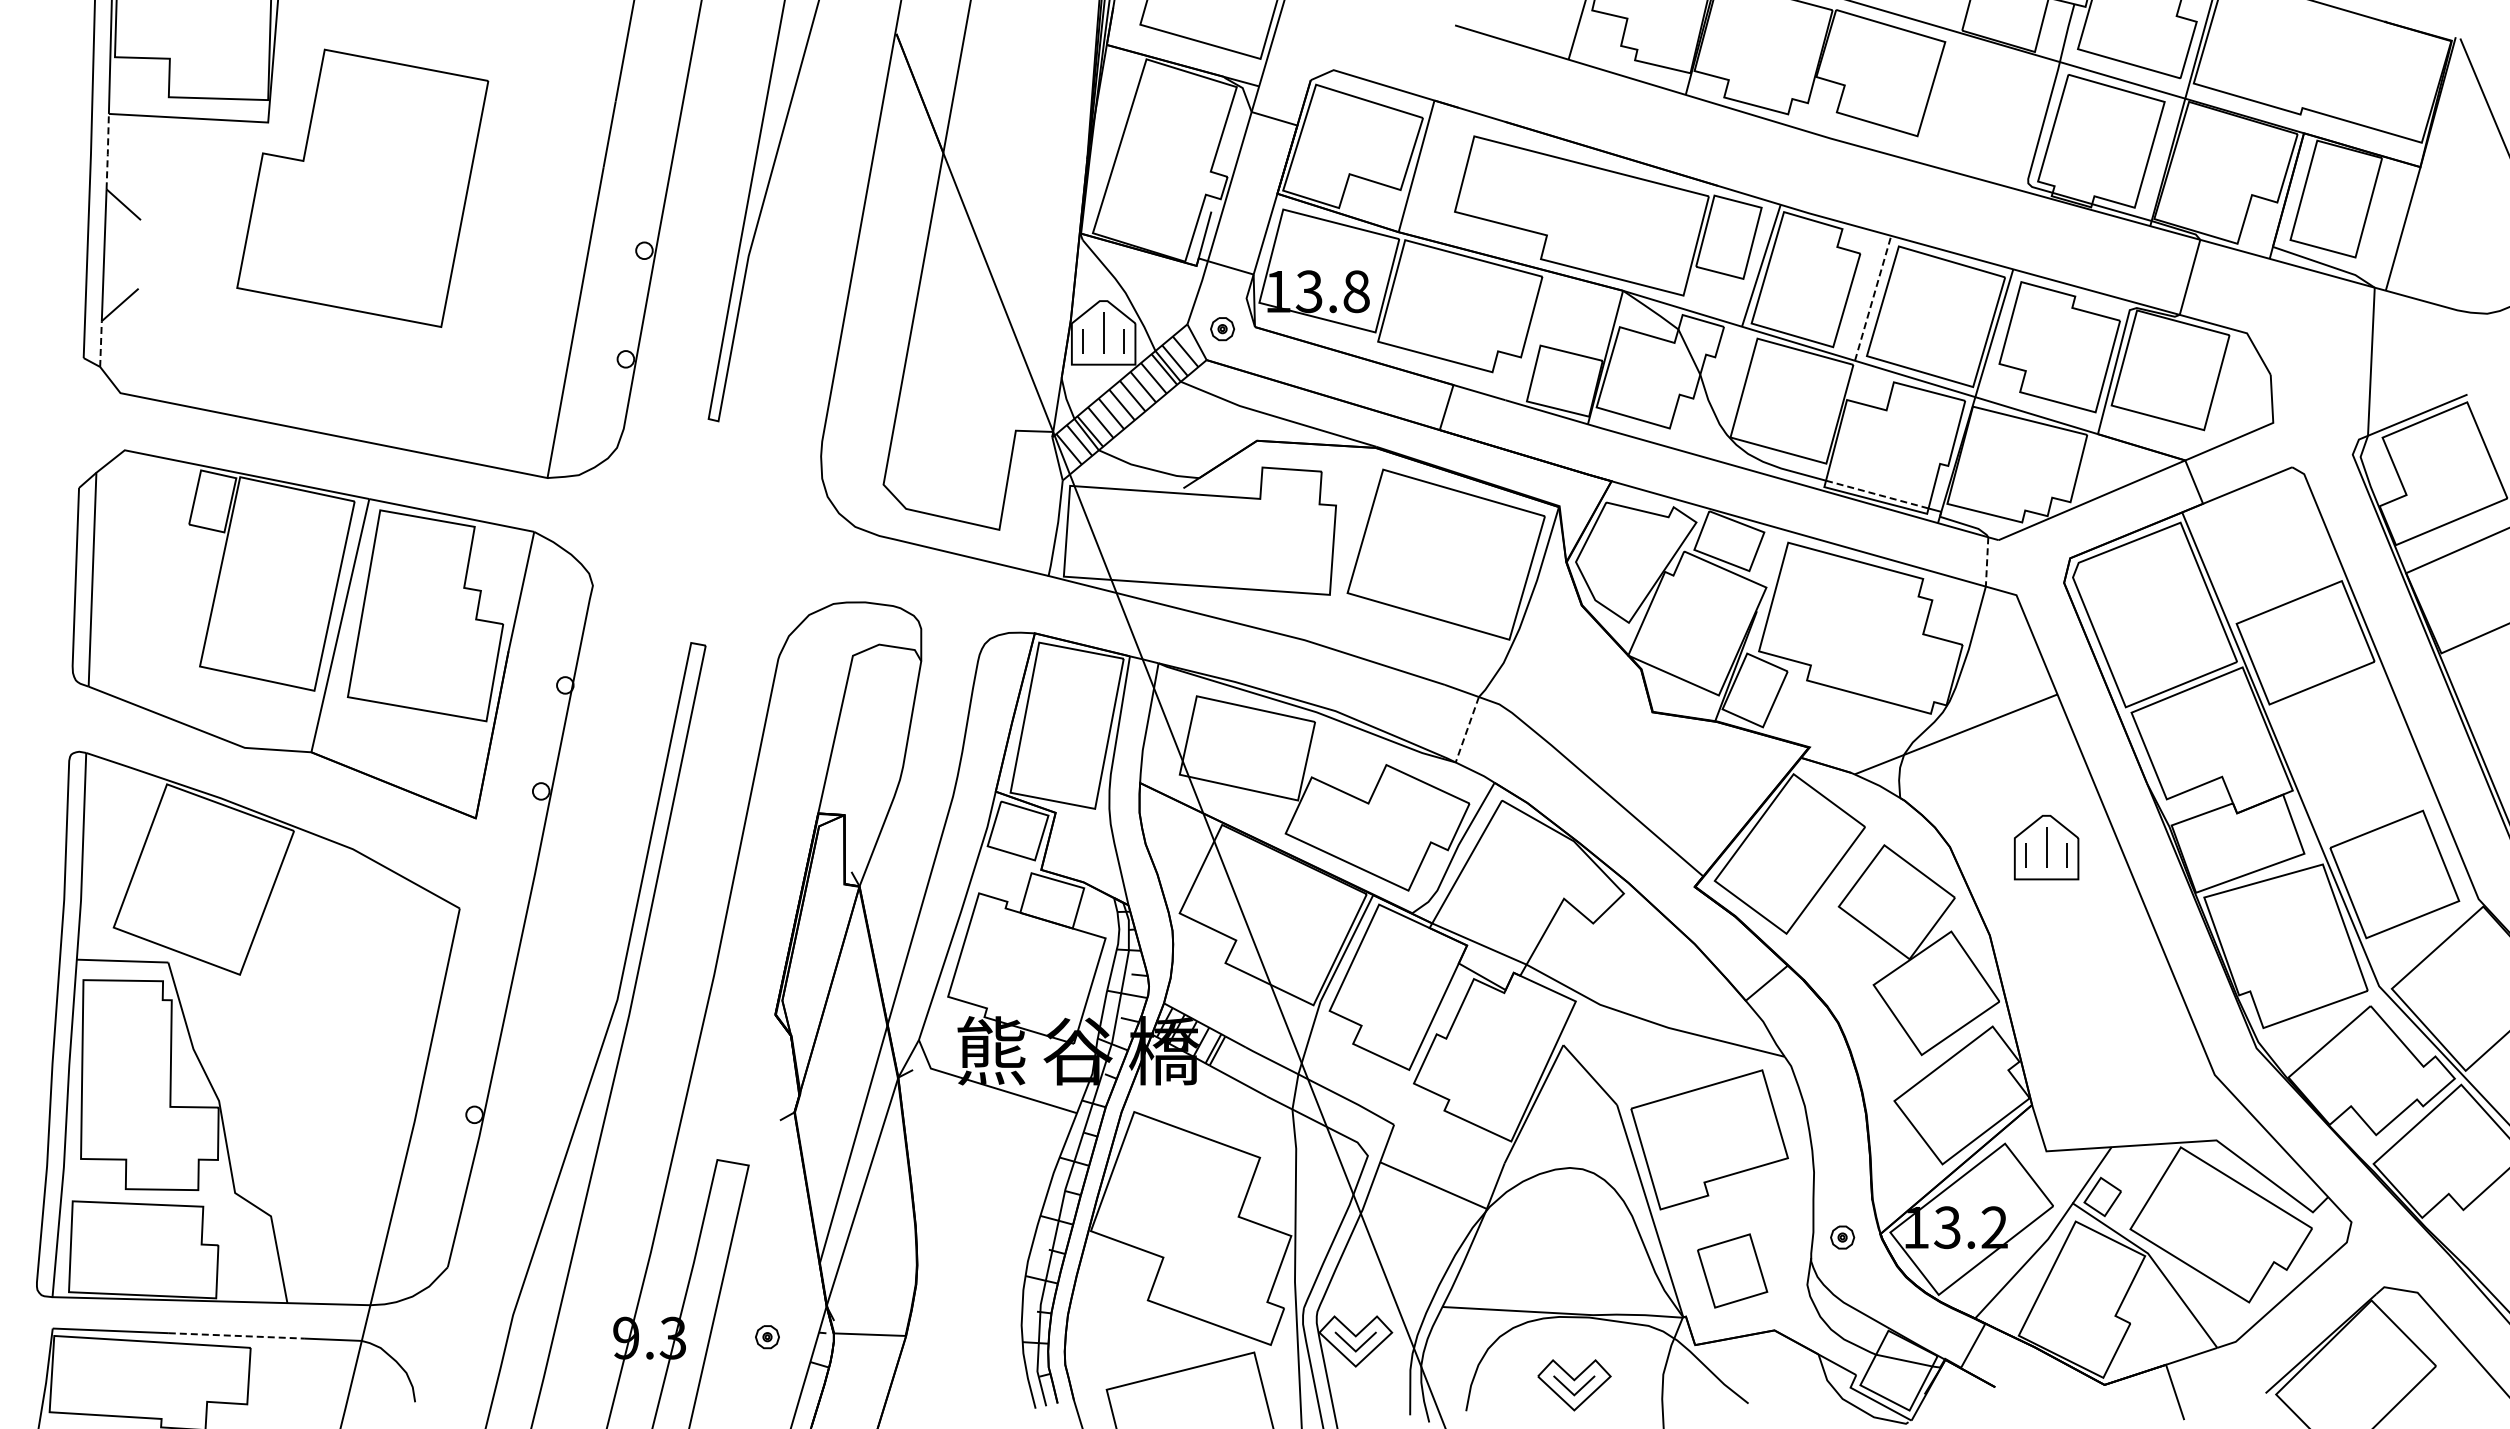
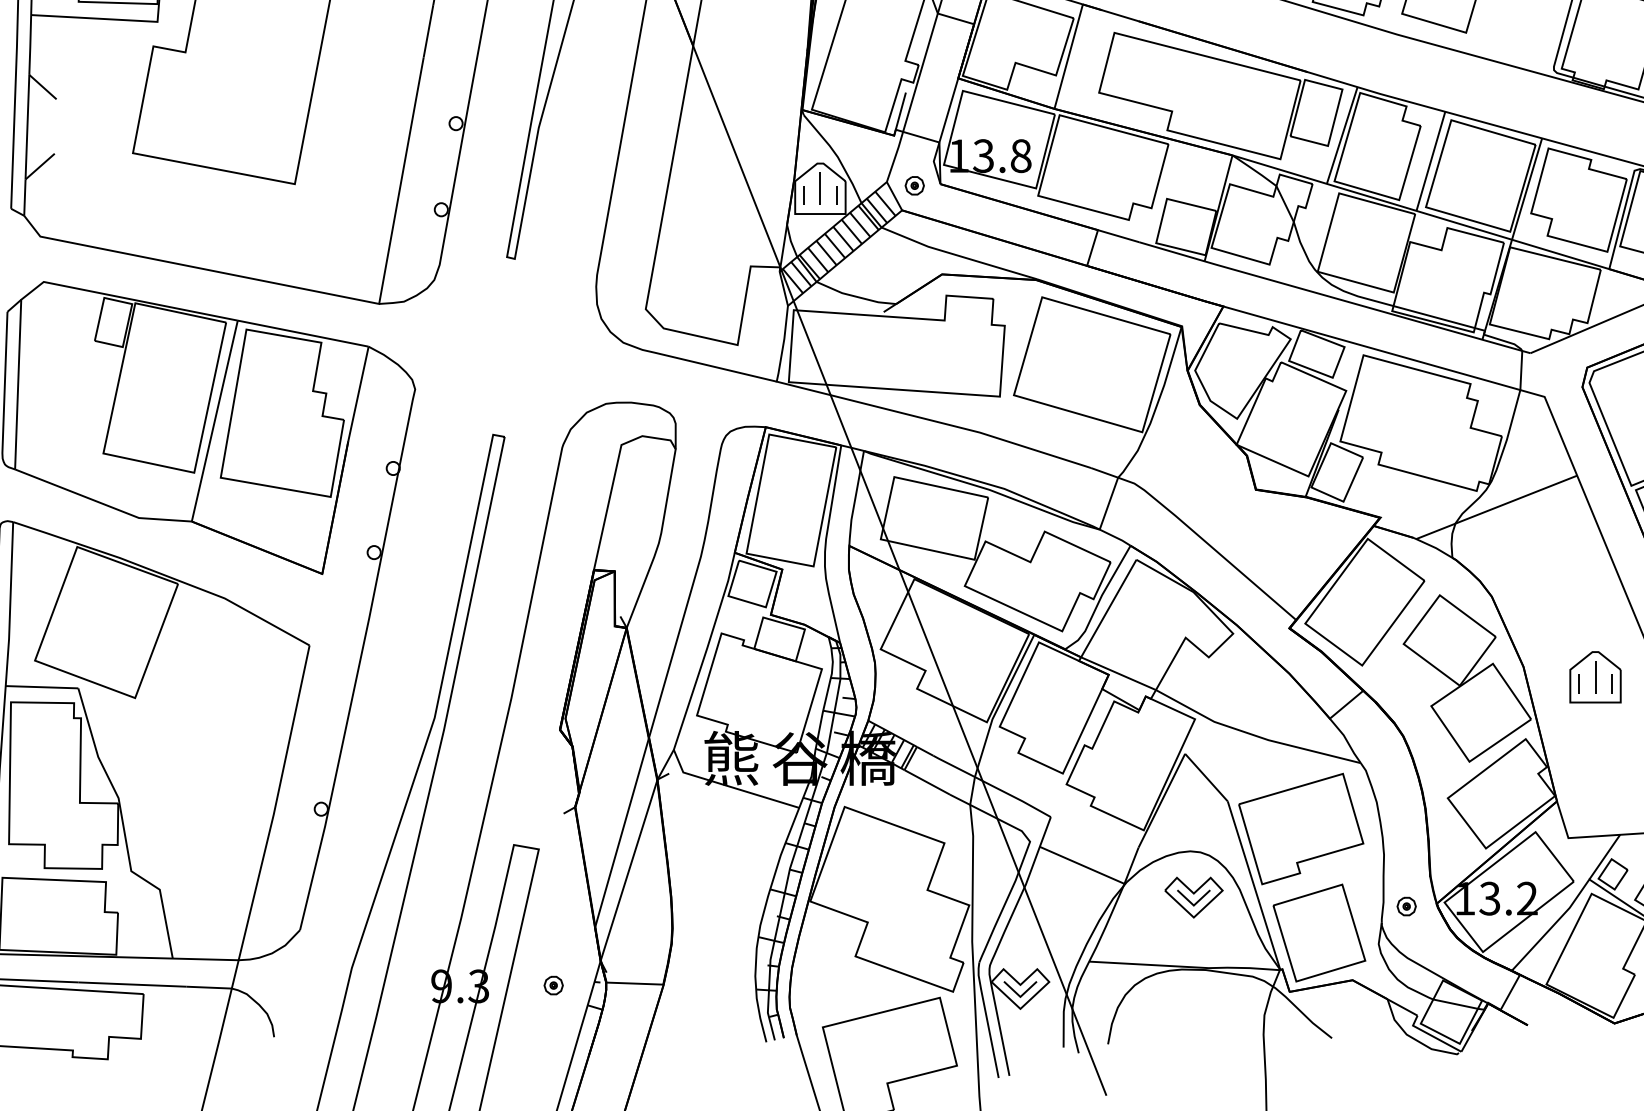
line: (107, 151) -> (30, 44), dashed -> solid
line: (1873, 297) -> (1431, 160), dashed -> solid
line: (101, 344) -> (25, 198), dashed -> solid
line: (1877, 494) -> (1434, 317), dashed -> solid
line: (1987, 561) -> (1521, 370), dashed -> solid
line: (1467, 729) -> (1109, 503), dashed -> solid
part: (2046, 847) -> (1595, 677), moved
part: (1732, 1270) -> (1319, 932), size x1.67
line: (237, 1335) -> (133, 984), dashed -> solid
part: (1574, 1385) -> (1193, 897), moved

